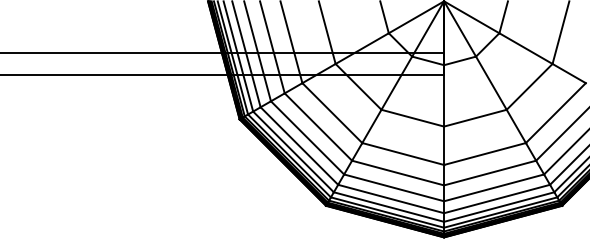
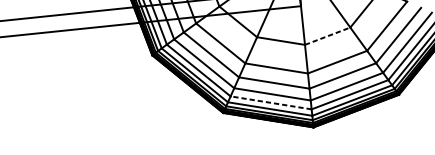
line: (475, 118) -> (327, 36), solid -> dashed
line: (391, 199) -> (271, 103), solid -> dashed

